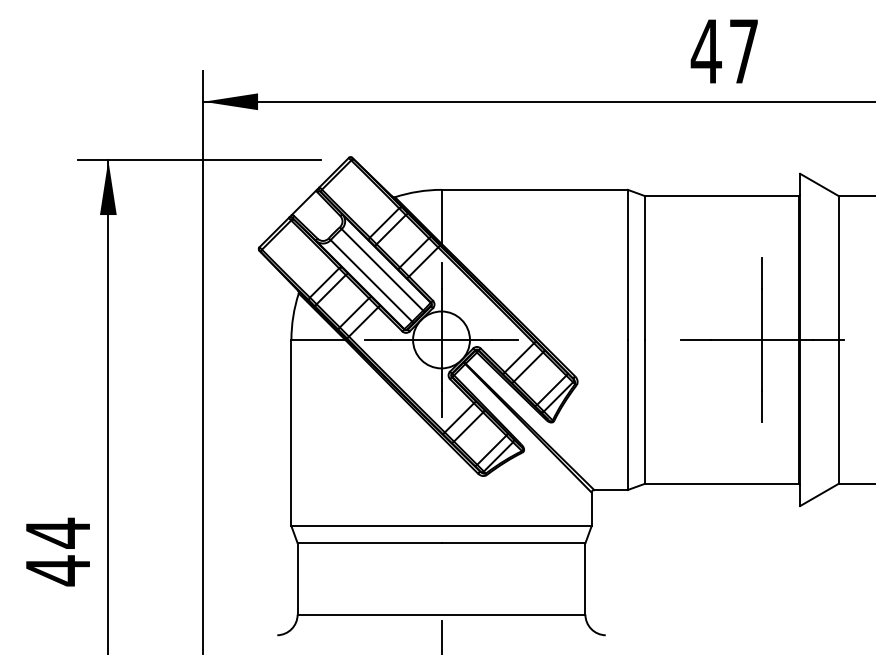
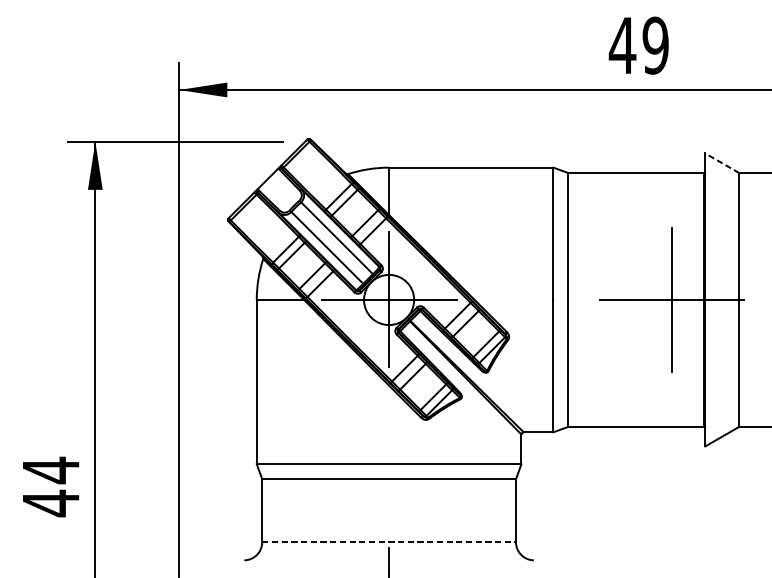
text: (743, 51) -> (655, 45), 47 -> 49
line: (819, 184) -> (722, 162), solid -> dashed
line: (441, 614) -> (389, 542), solid -> dashed

